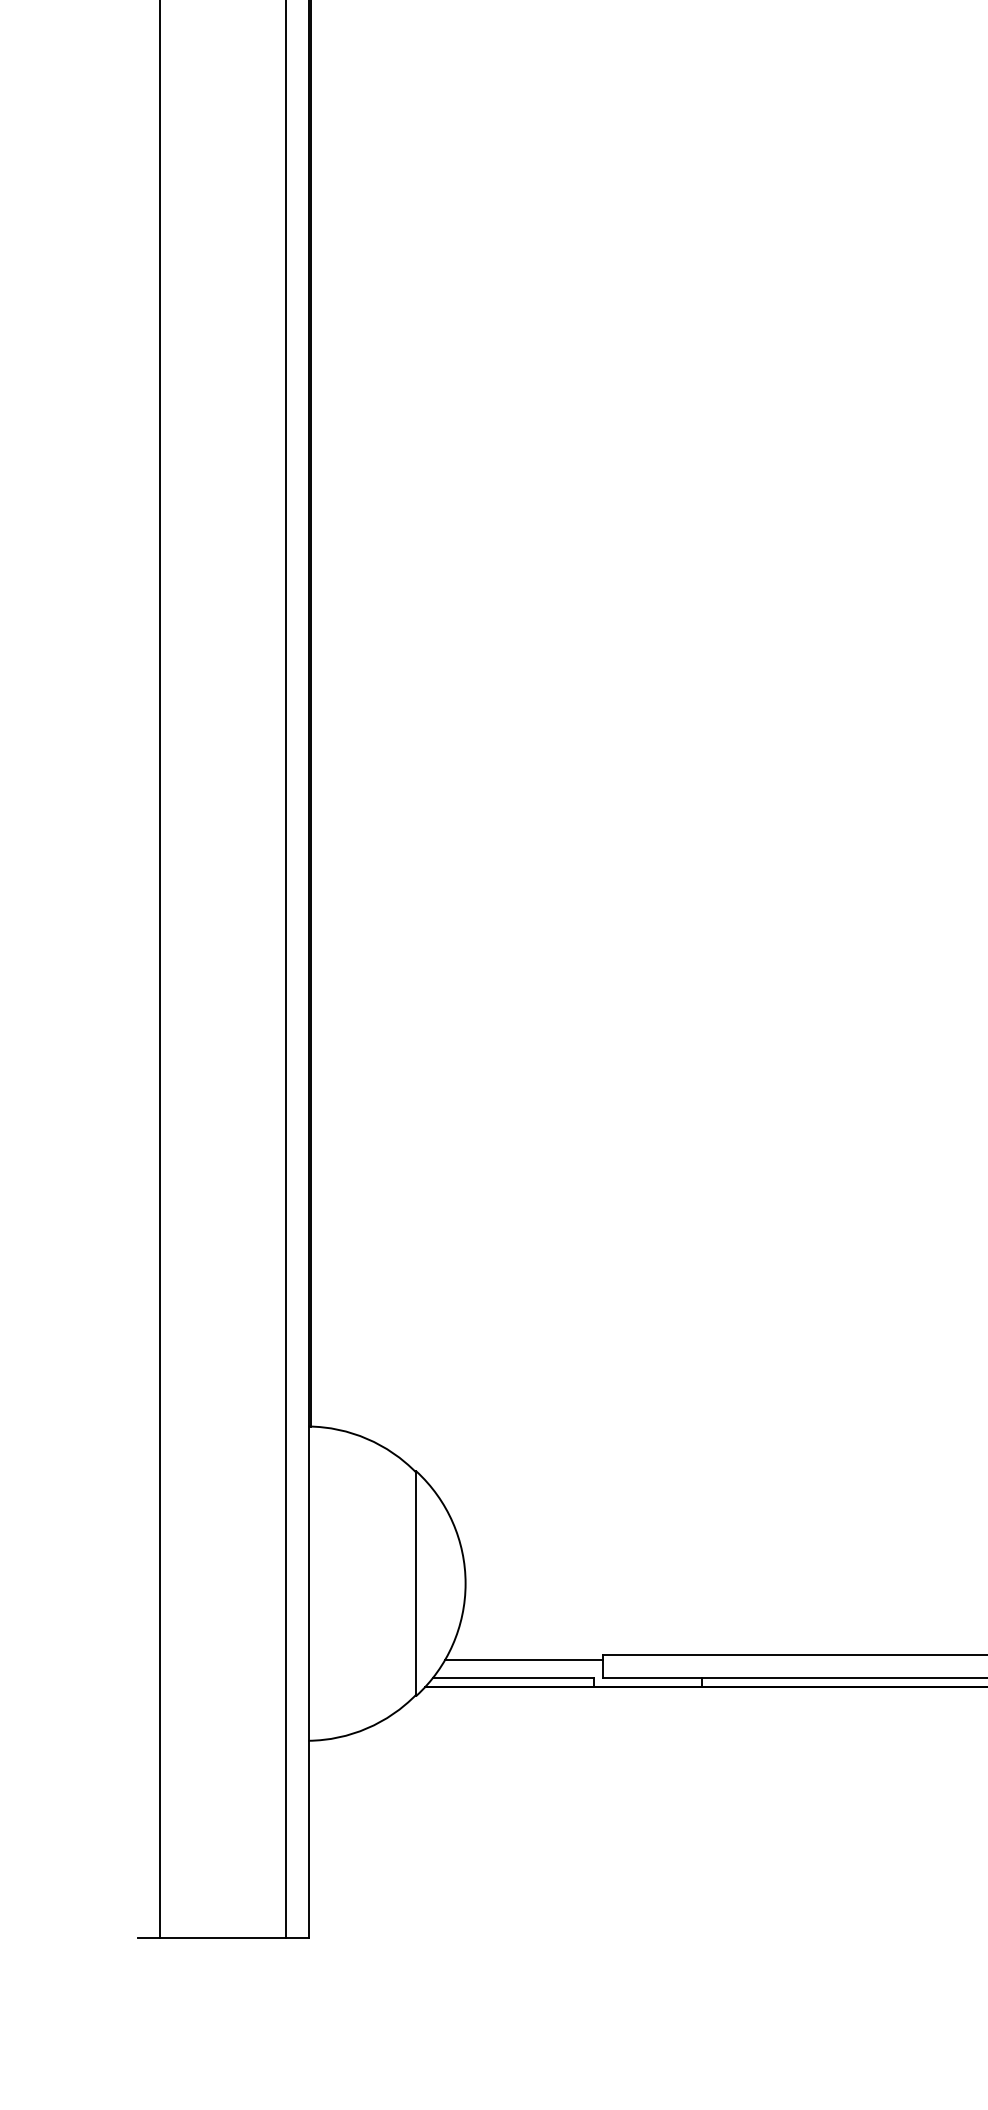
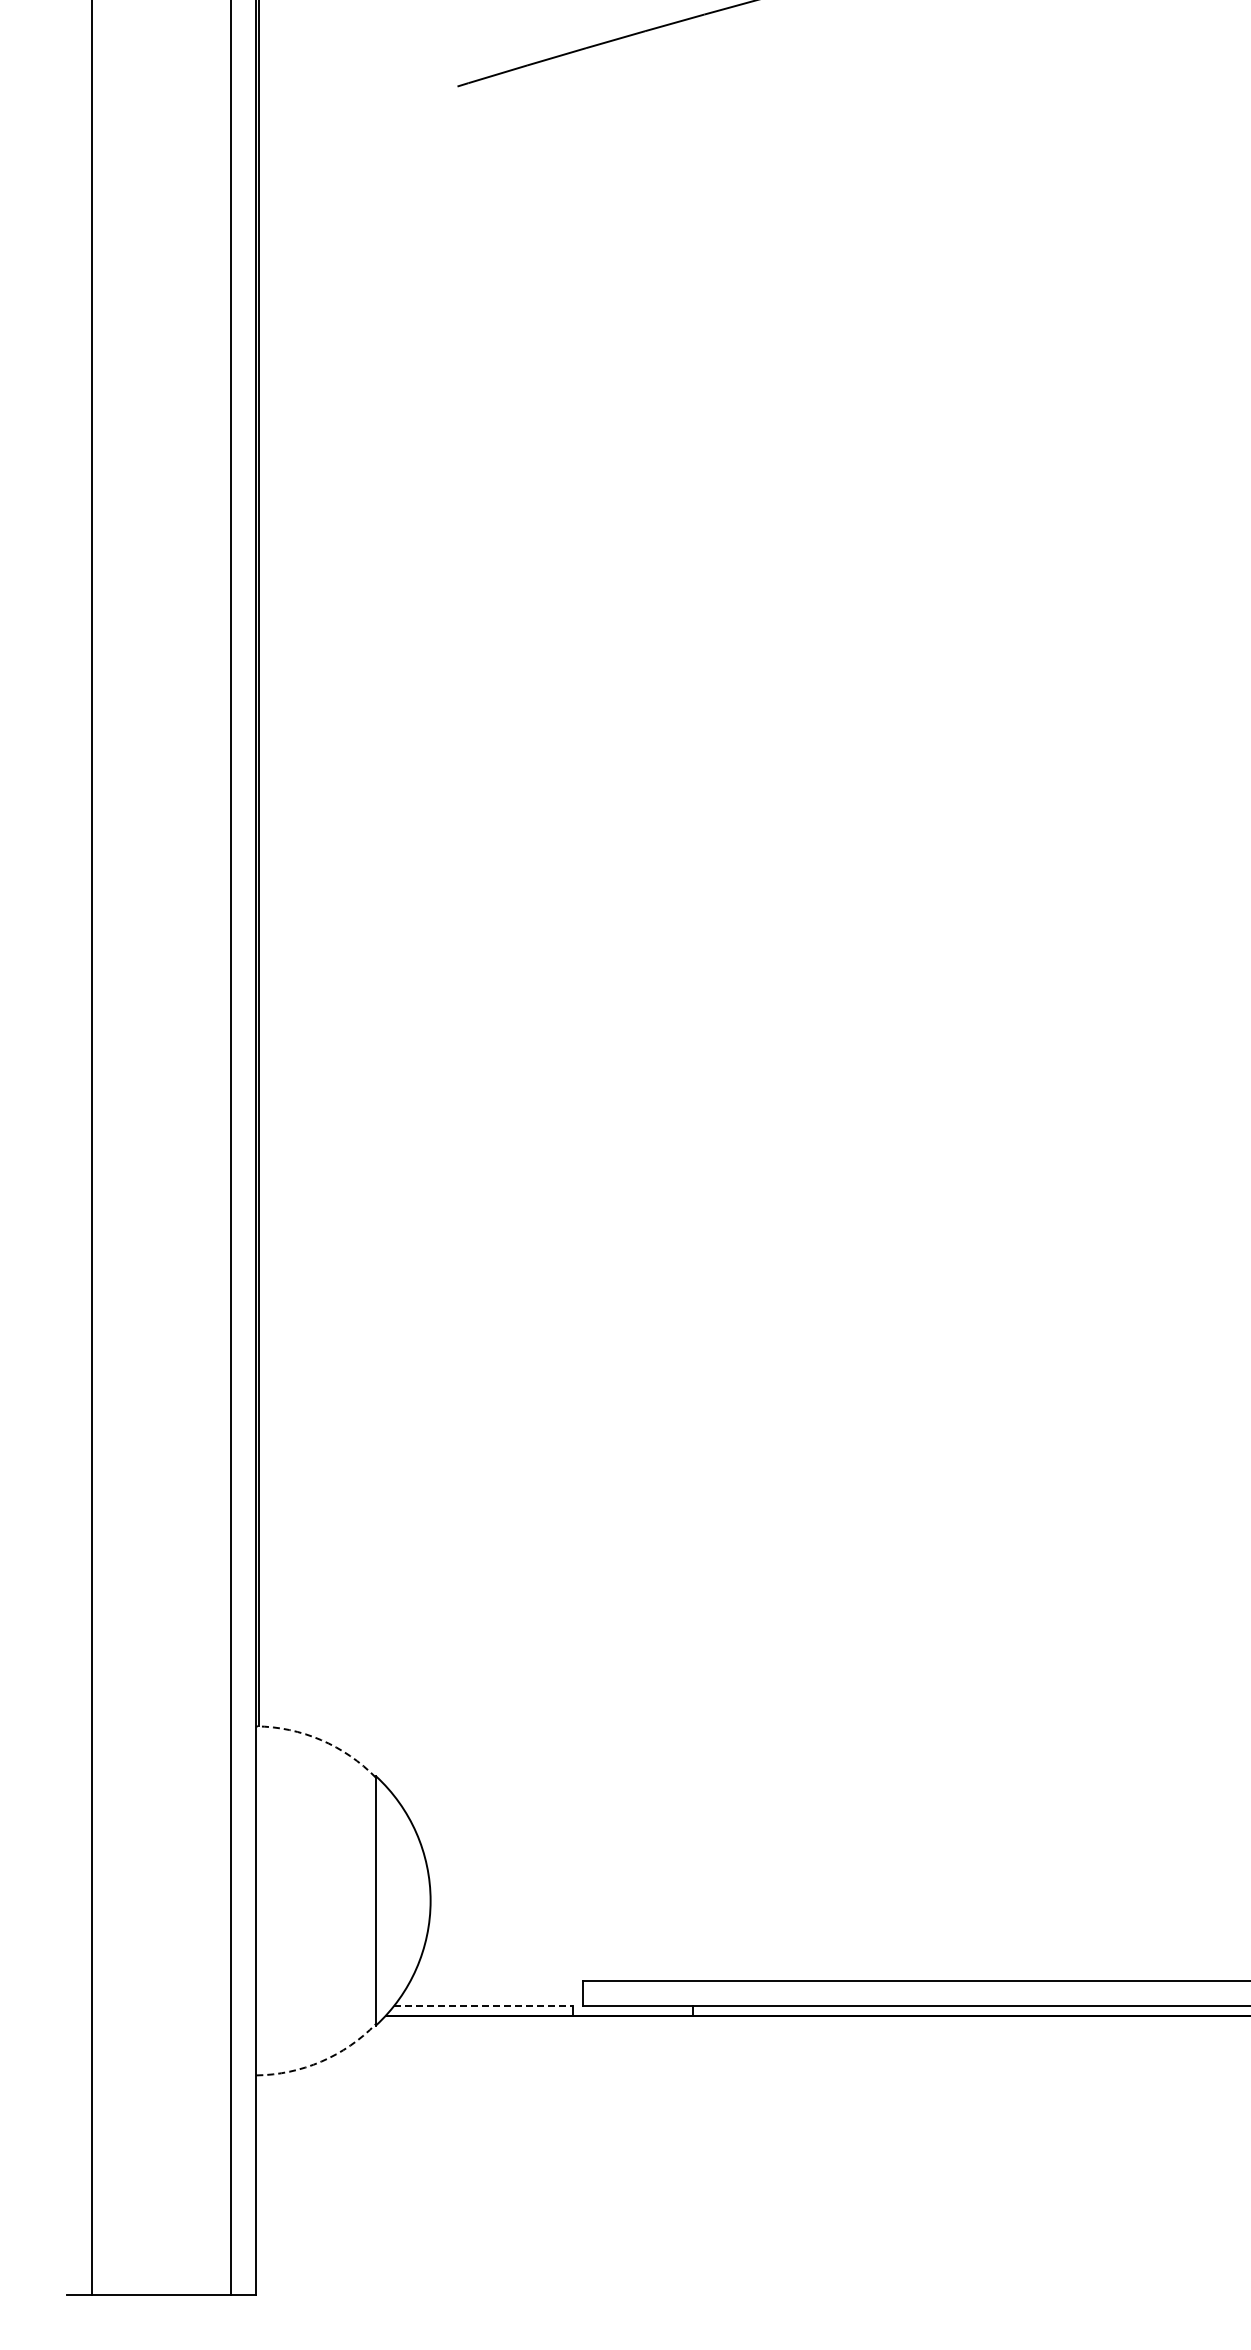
arc: (367, 1439) -> (321, 1740), solid -> dashed
line: (523, 1659) -> (494, 1985), removed
line: (514, 1677) -> (484, 2005), solid -> dashed
arc: (367, 1728) -> (321, 2061), solid -> dashed

